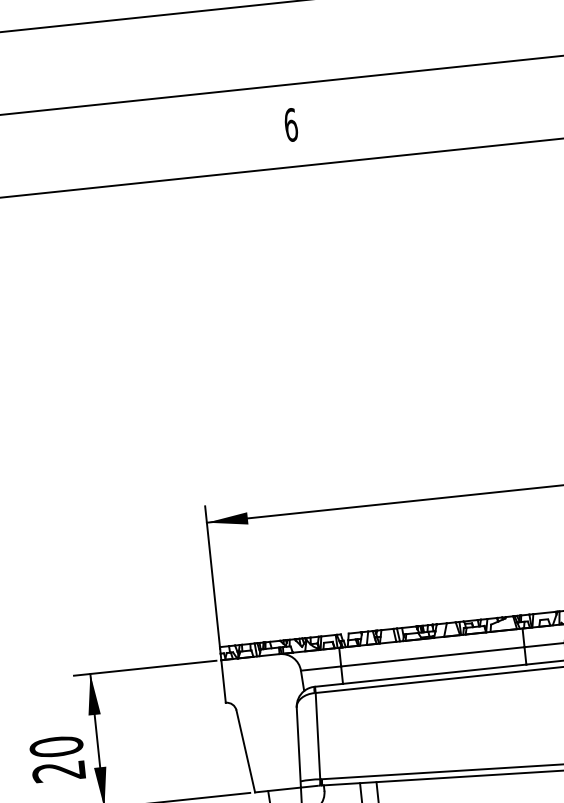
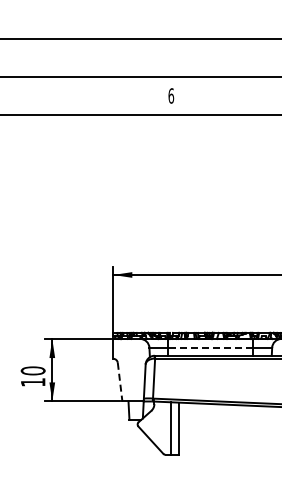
line: (432, 656) -> (210, 347), solid -> dashed
line: (246, 752) -> (120, 382), solid -> dashed
text: (57, 771) -> (32, 382), 20 -> 10

